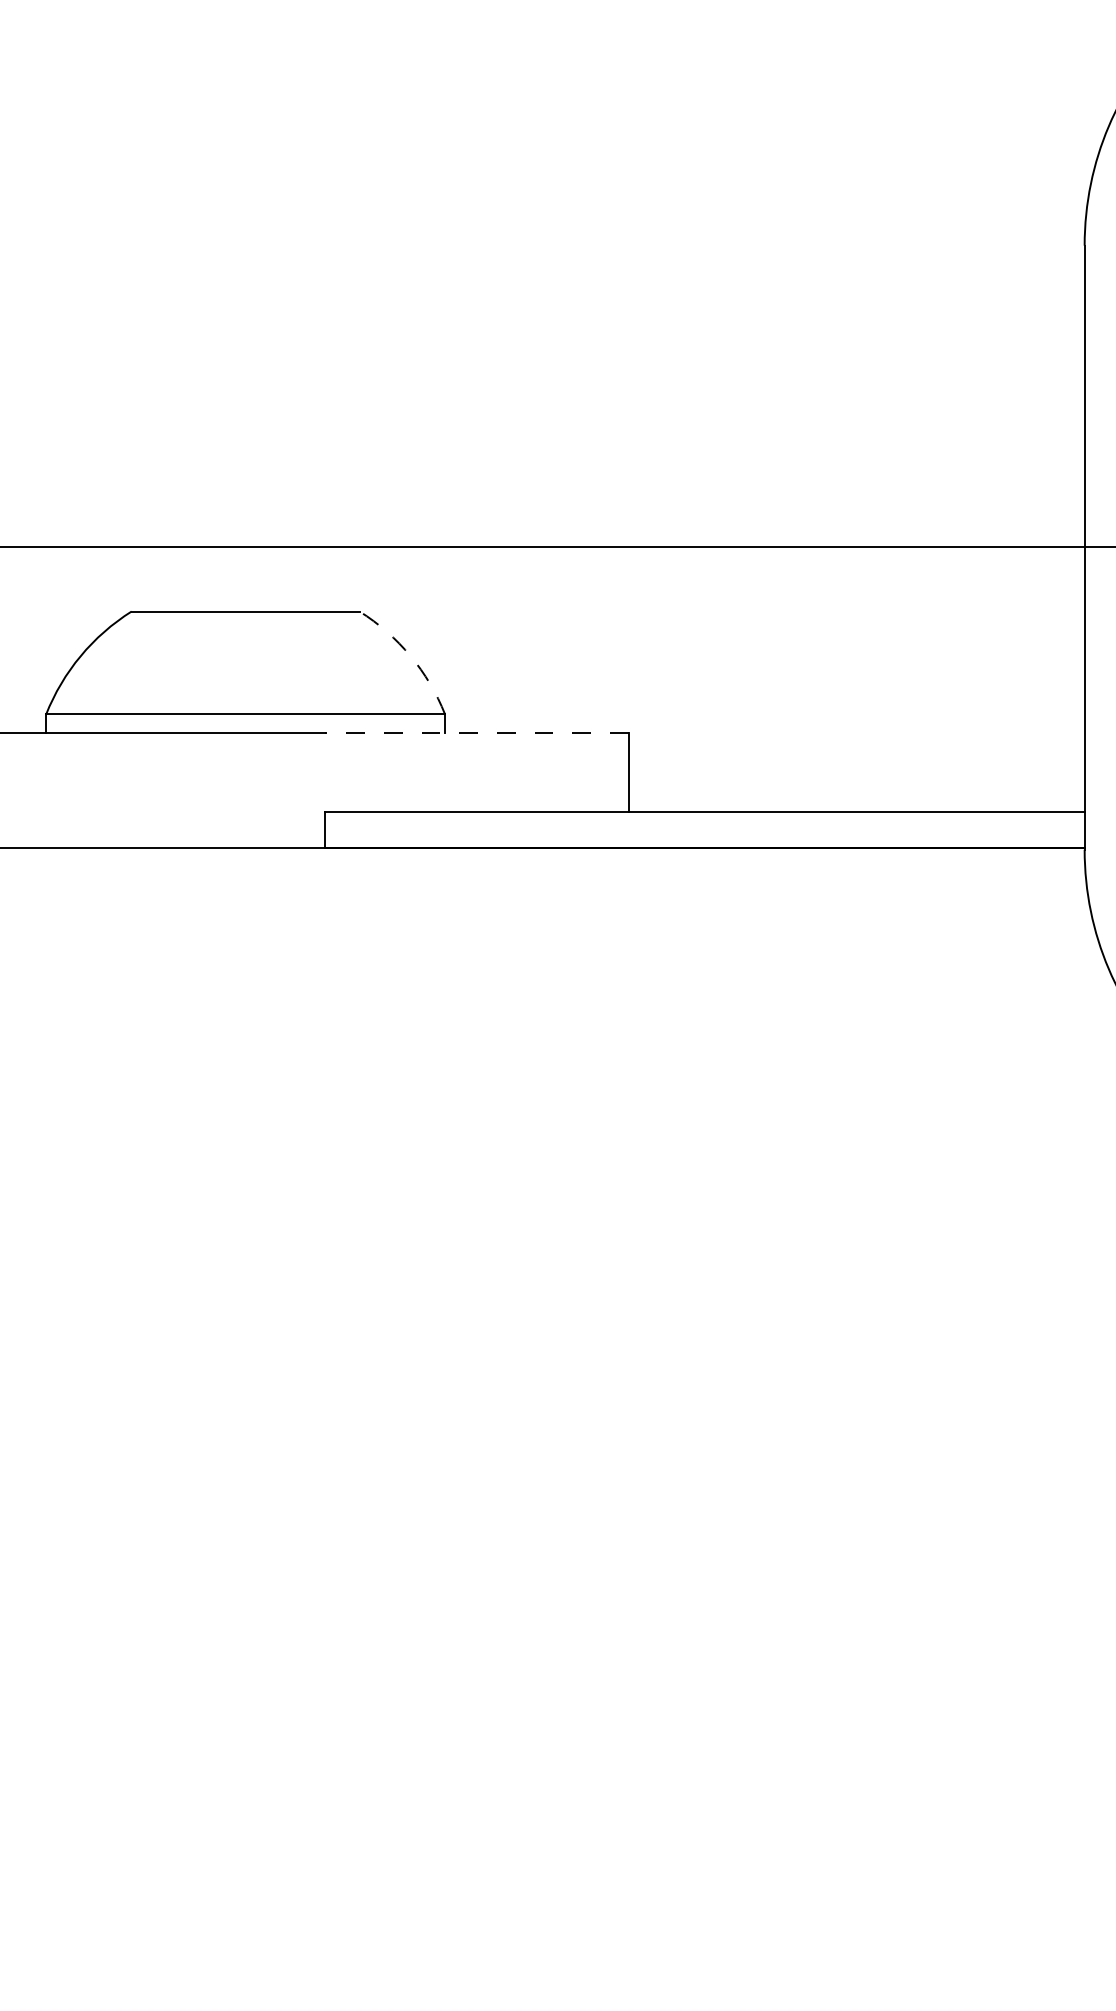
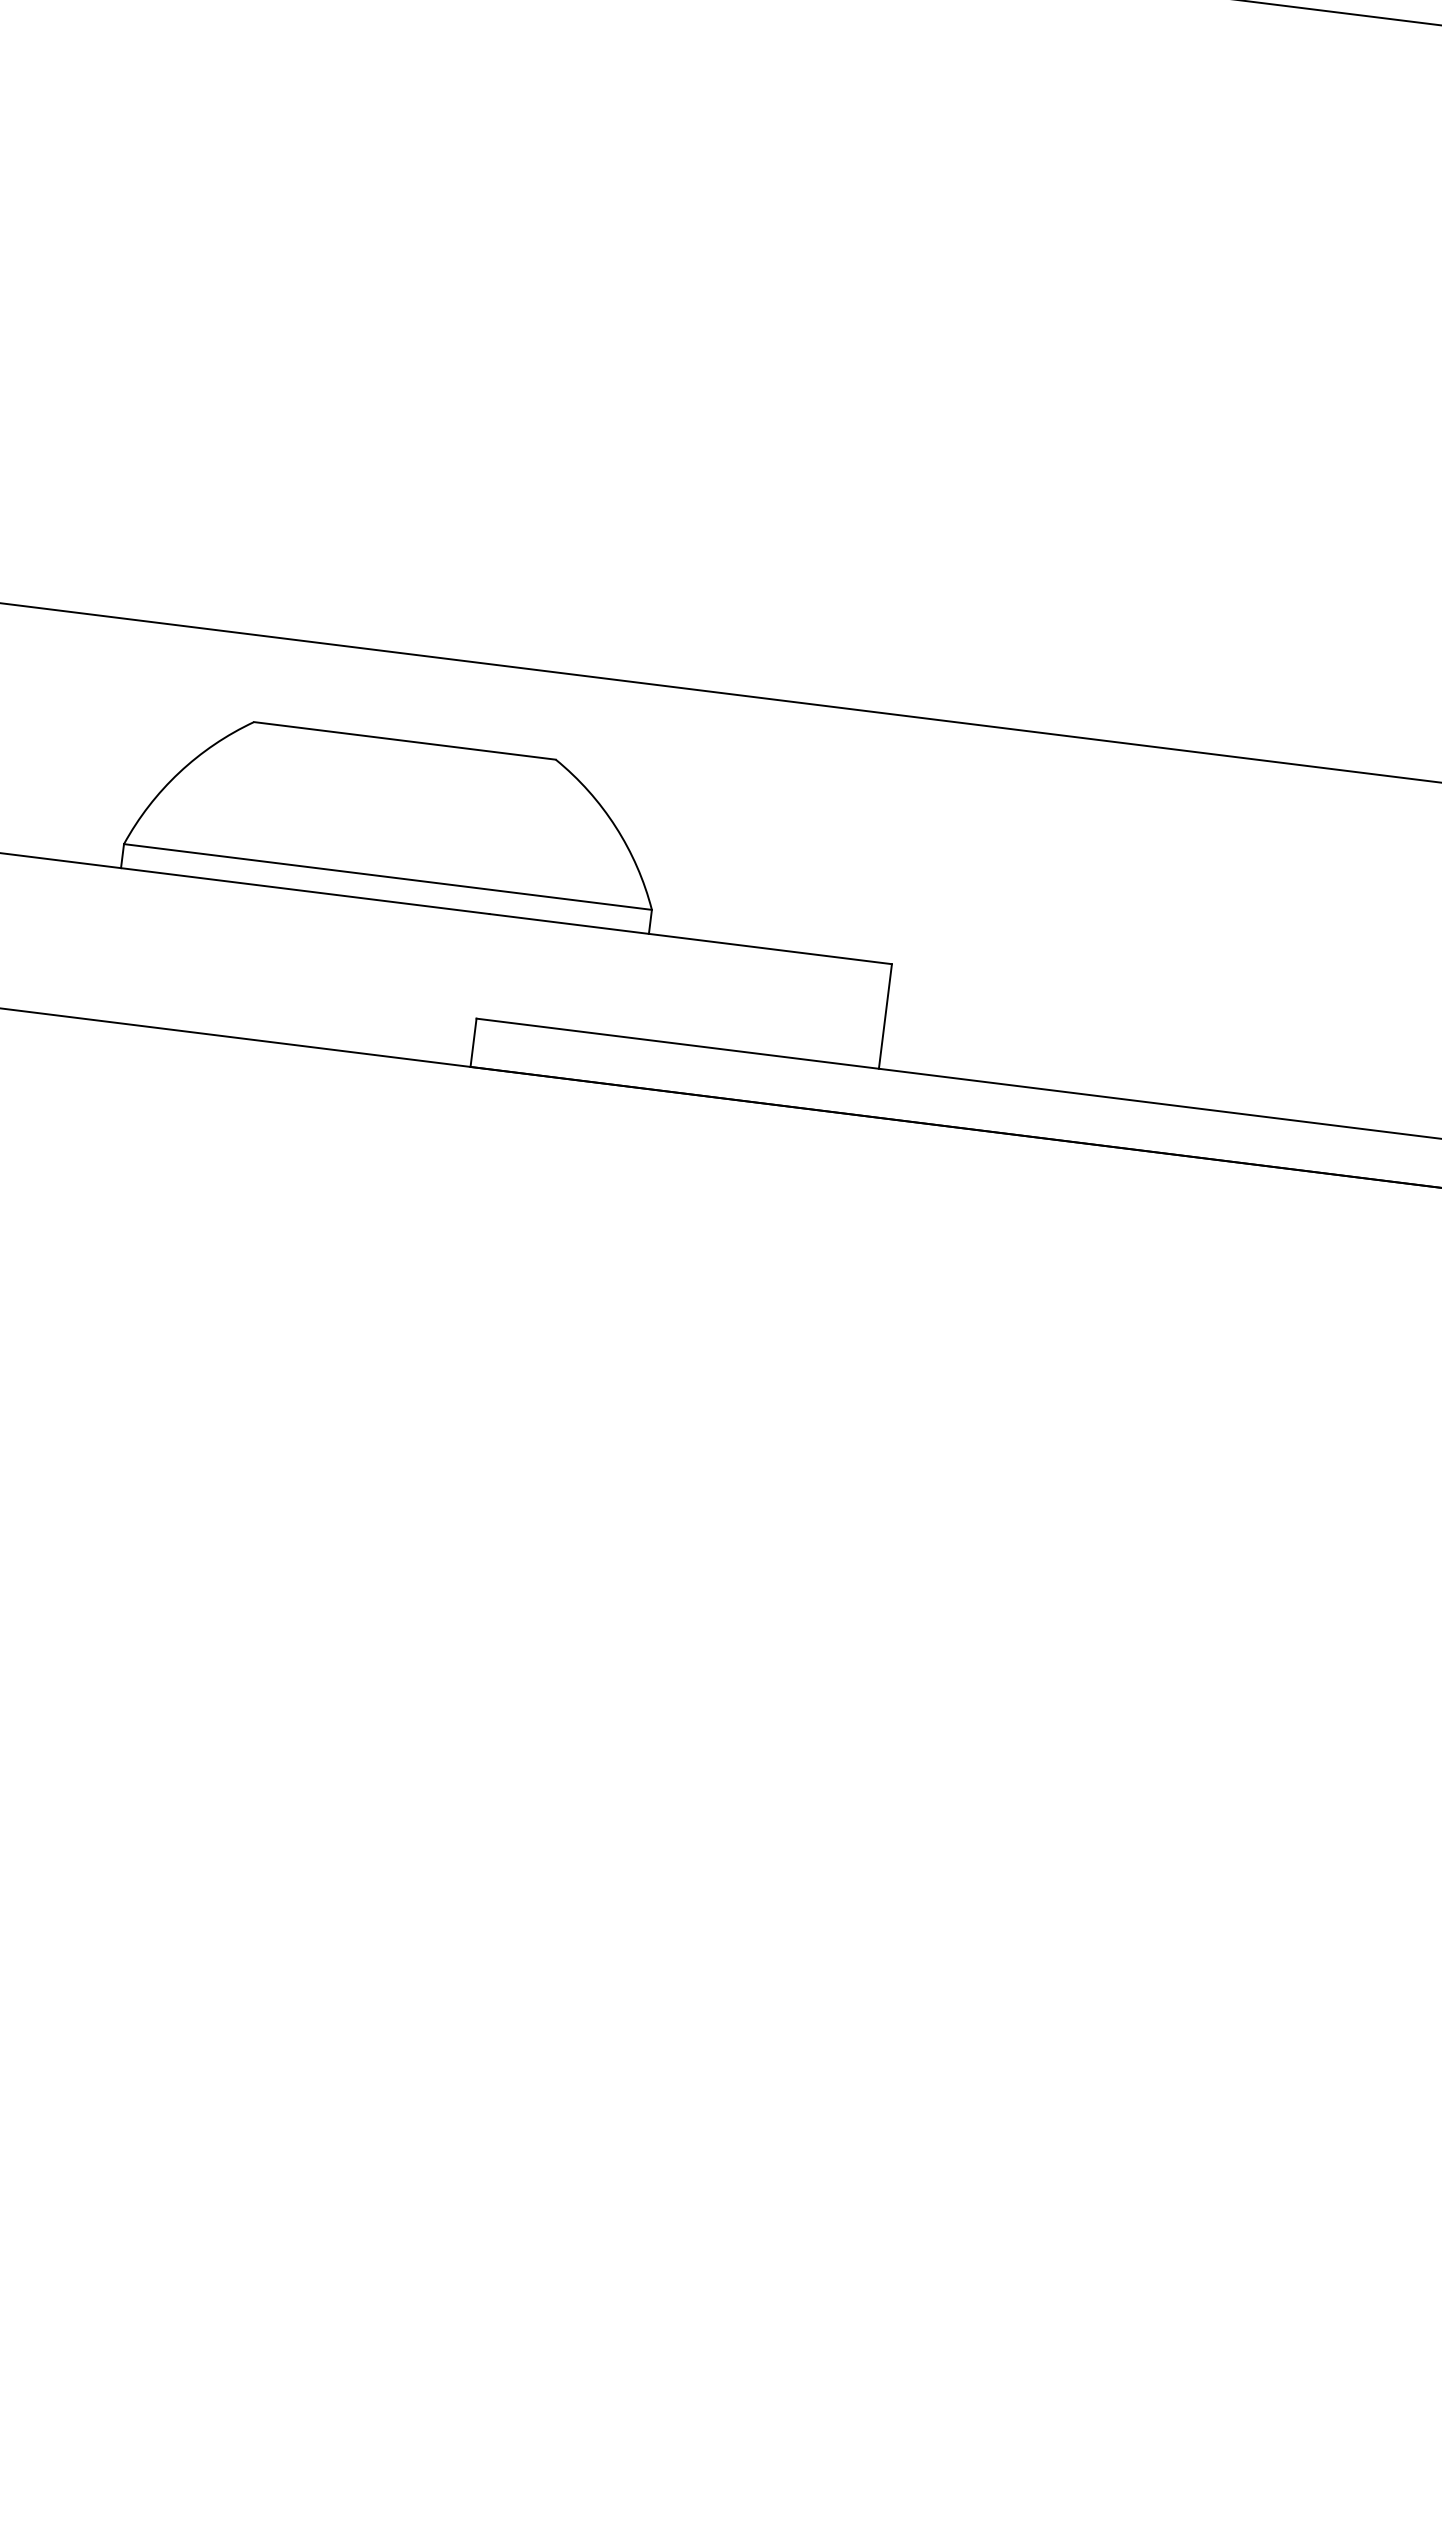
arc: (410, 656) -> (615, 827), dashed -> solid
line: (476, 732) -> (690, 939), dashed -> solid

